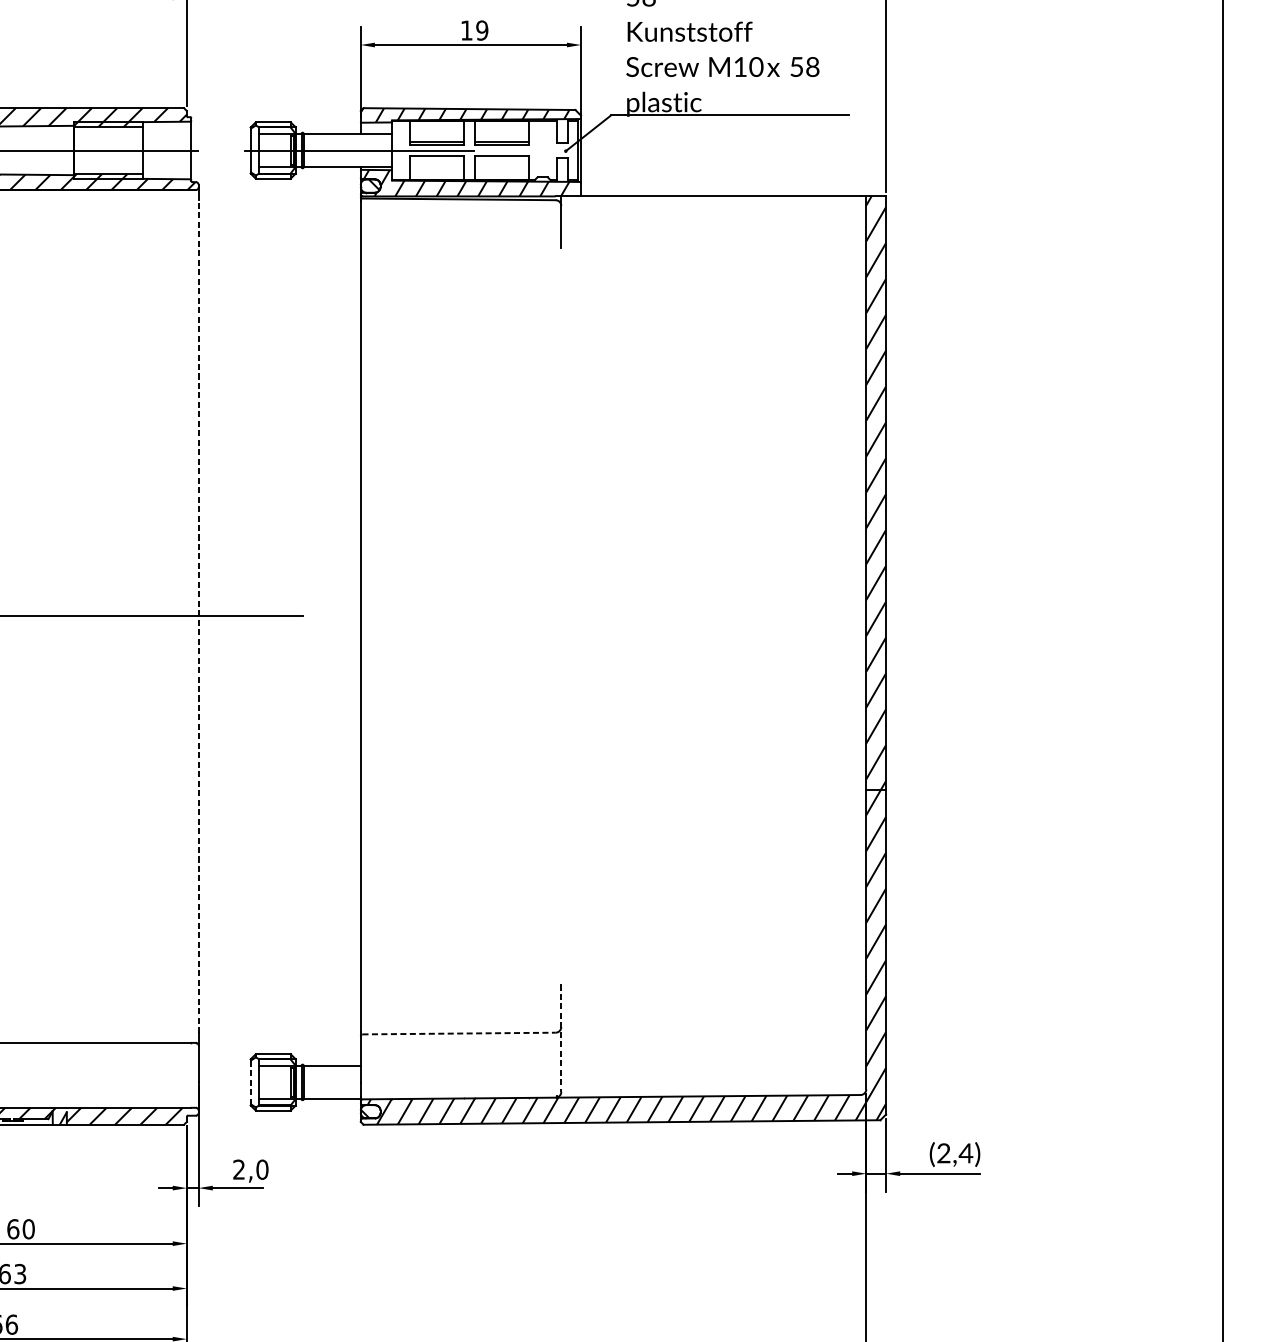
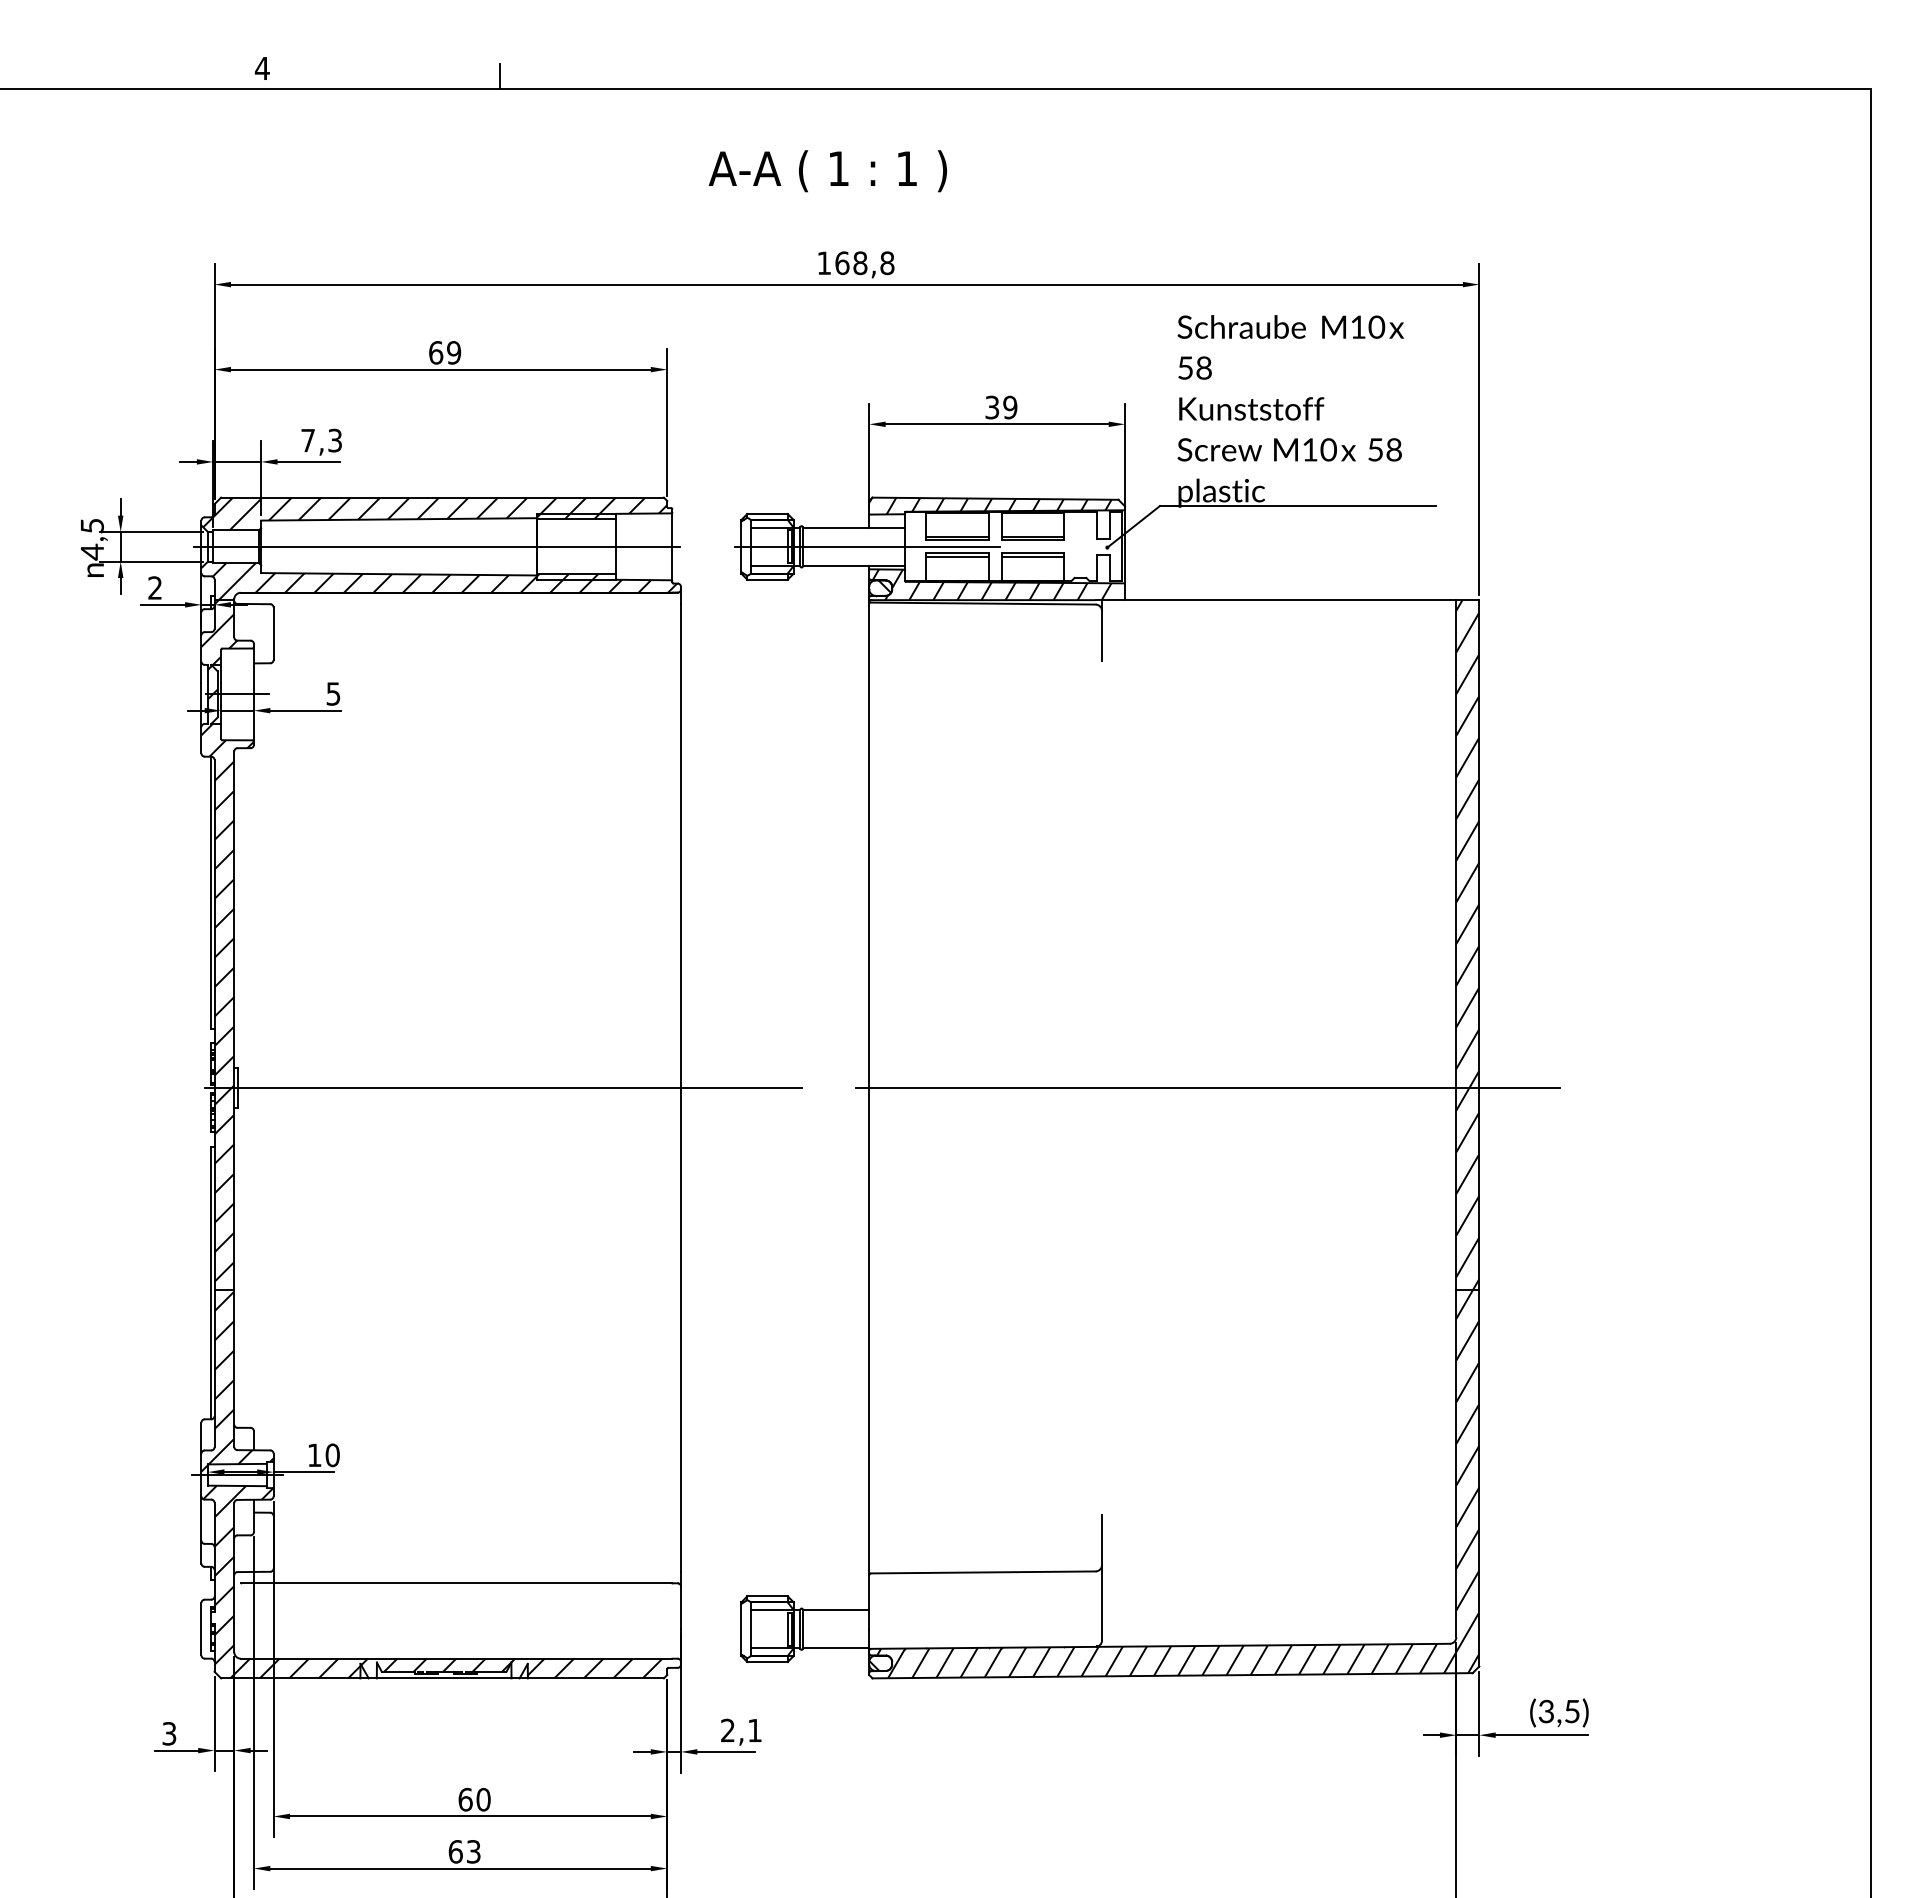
text: (466, 30) -> (992, 407), 19 -> 39
line: (436, 158) -> (957, 556), added
line: (501, 158) -> (1032, 556), added
line: (198, 616) -> (680, 1088), dashed -> solid
line: (652, 616) -> (1207, 1088), added
line: (459, 1033) -> (983, 1572), dashed -> solid
line: (561, 1038) -> (1102, 1578), dashed -> solid
line: (250, 1082) -> (741, 1629), dashed -> solid
text: (955, 1153) -> (1559, 1711), (2,4) -> (3,5)
text: (262, 1169) -> (755, 1730), 2,0 -> 2,1

